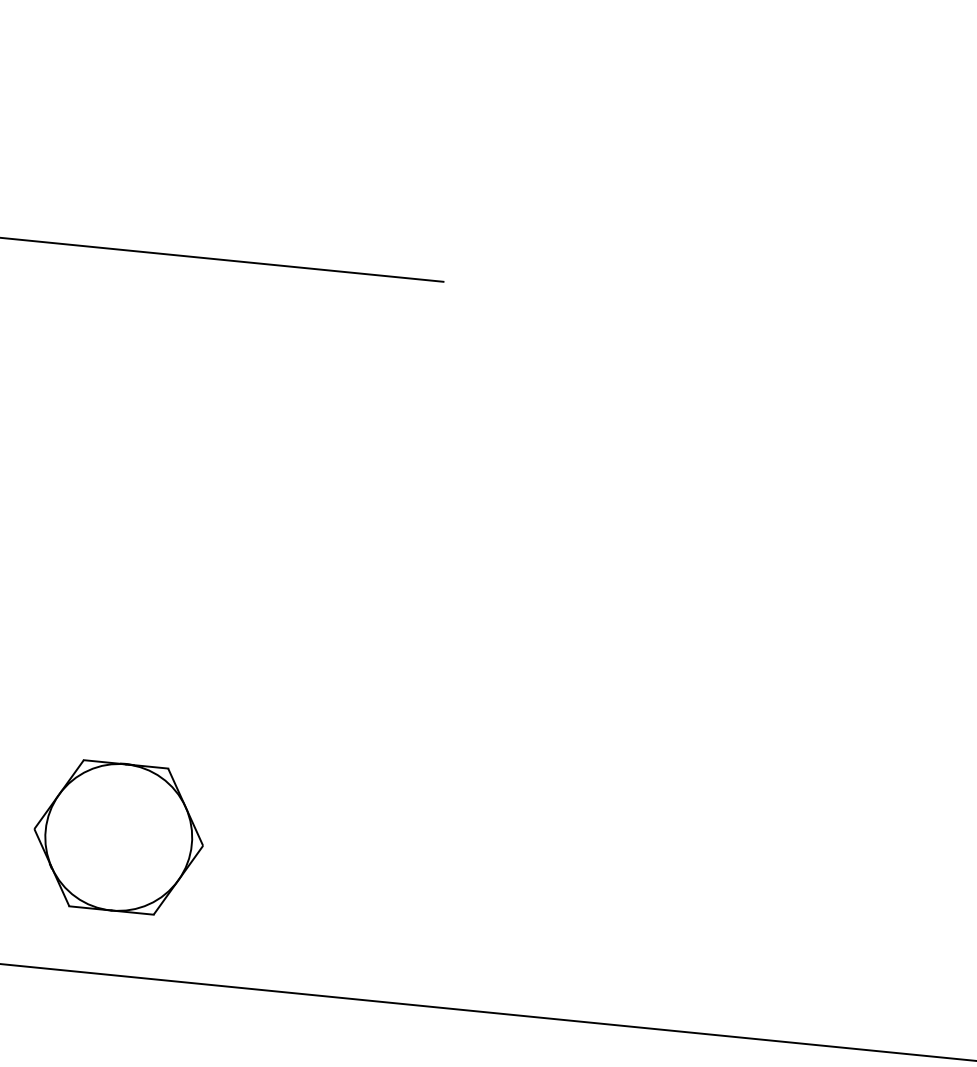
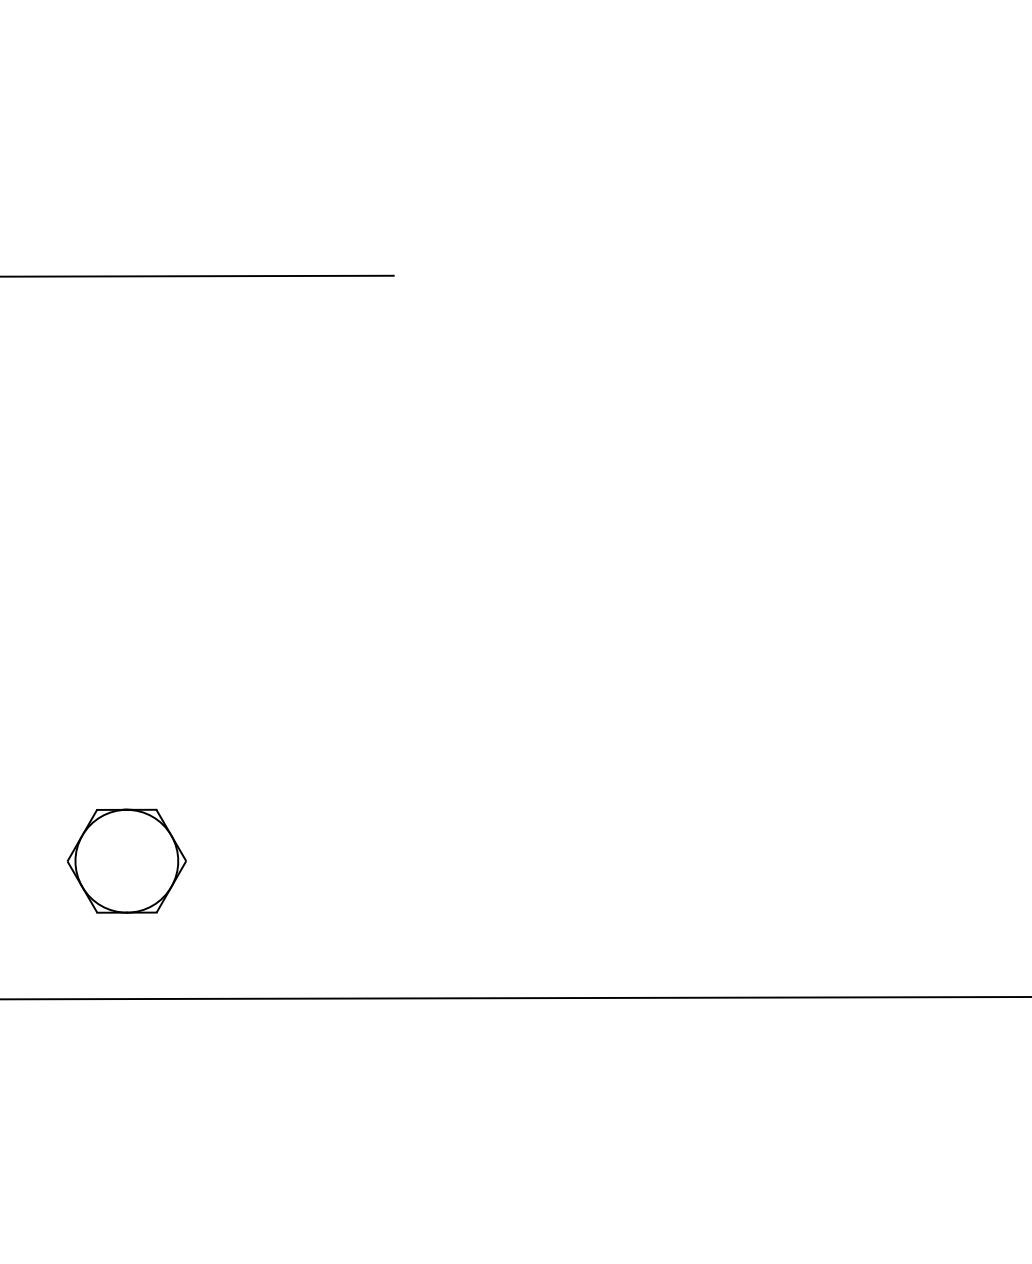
part: (118, 836) -> (126, 860), size x0.7

